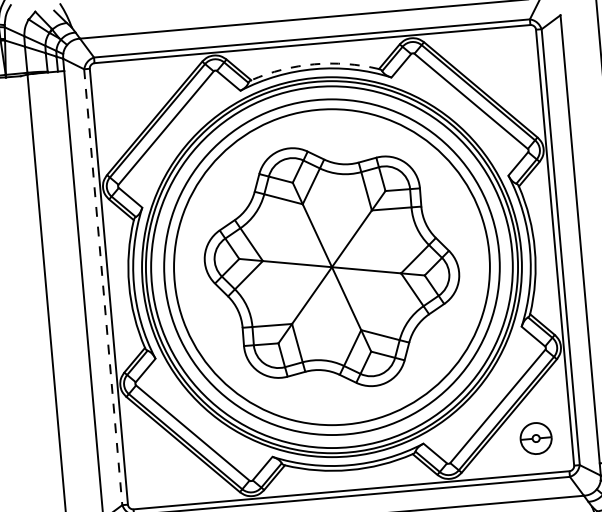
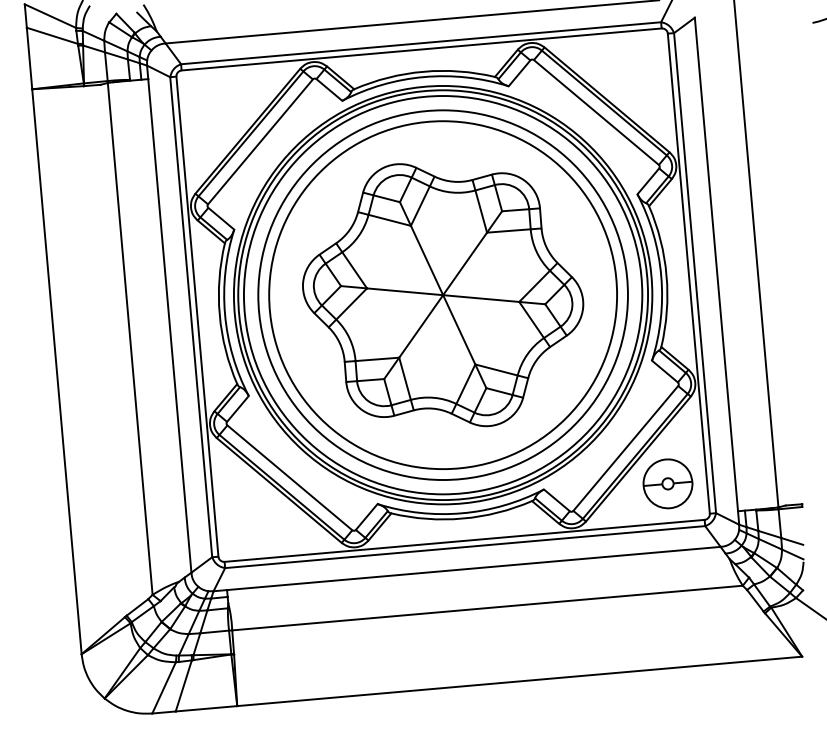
arc: (314, 64) -> (423, 71), dashed -> solid
line: (103, 287) -> (191, 317), dashed -> solid
part: (535, 438) -> (667, 483), size x1.43

